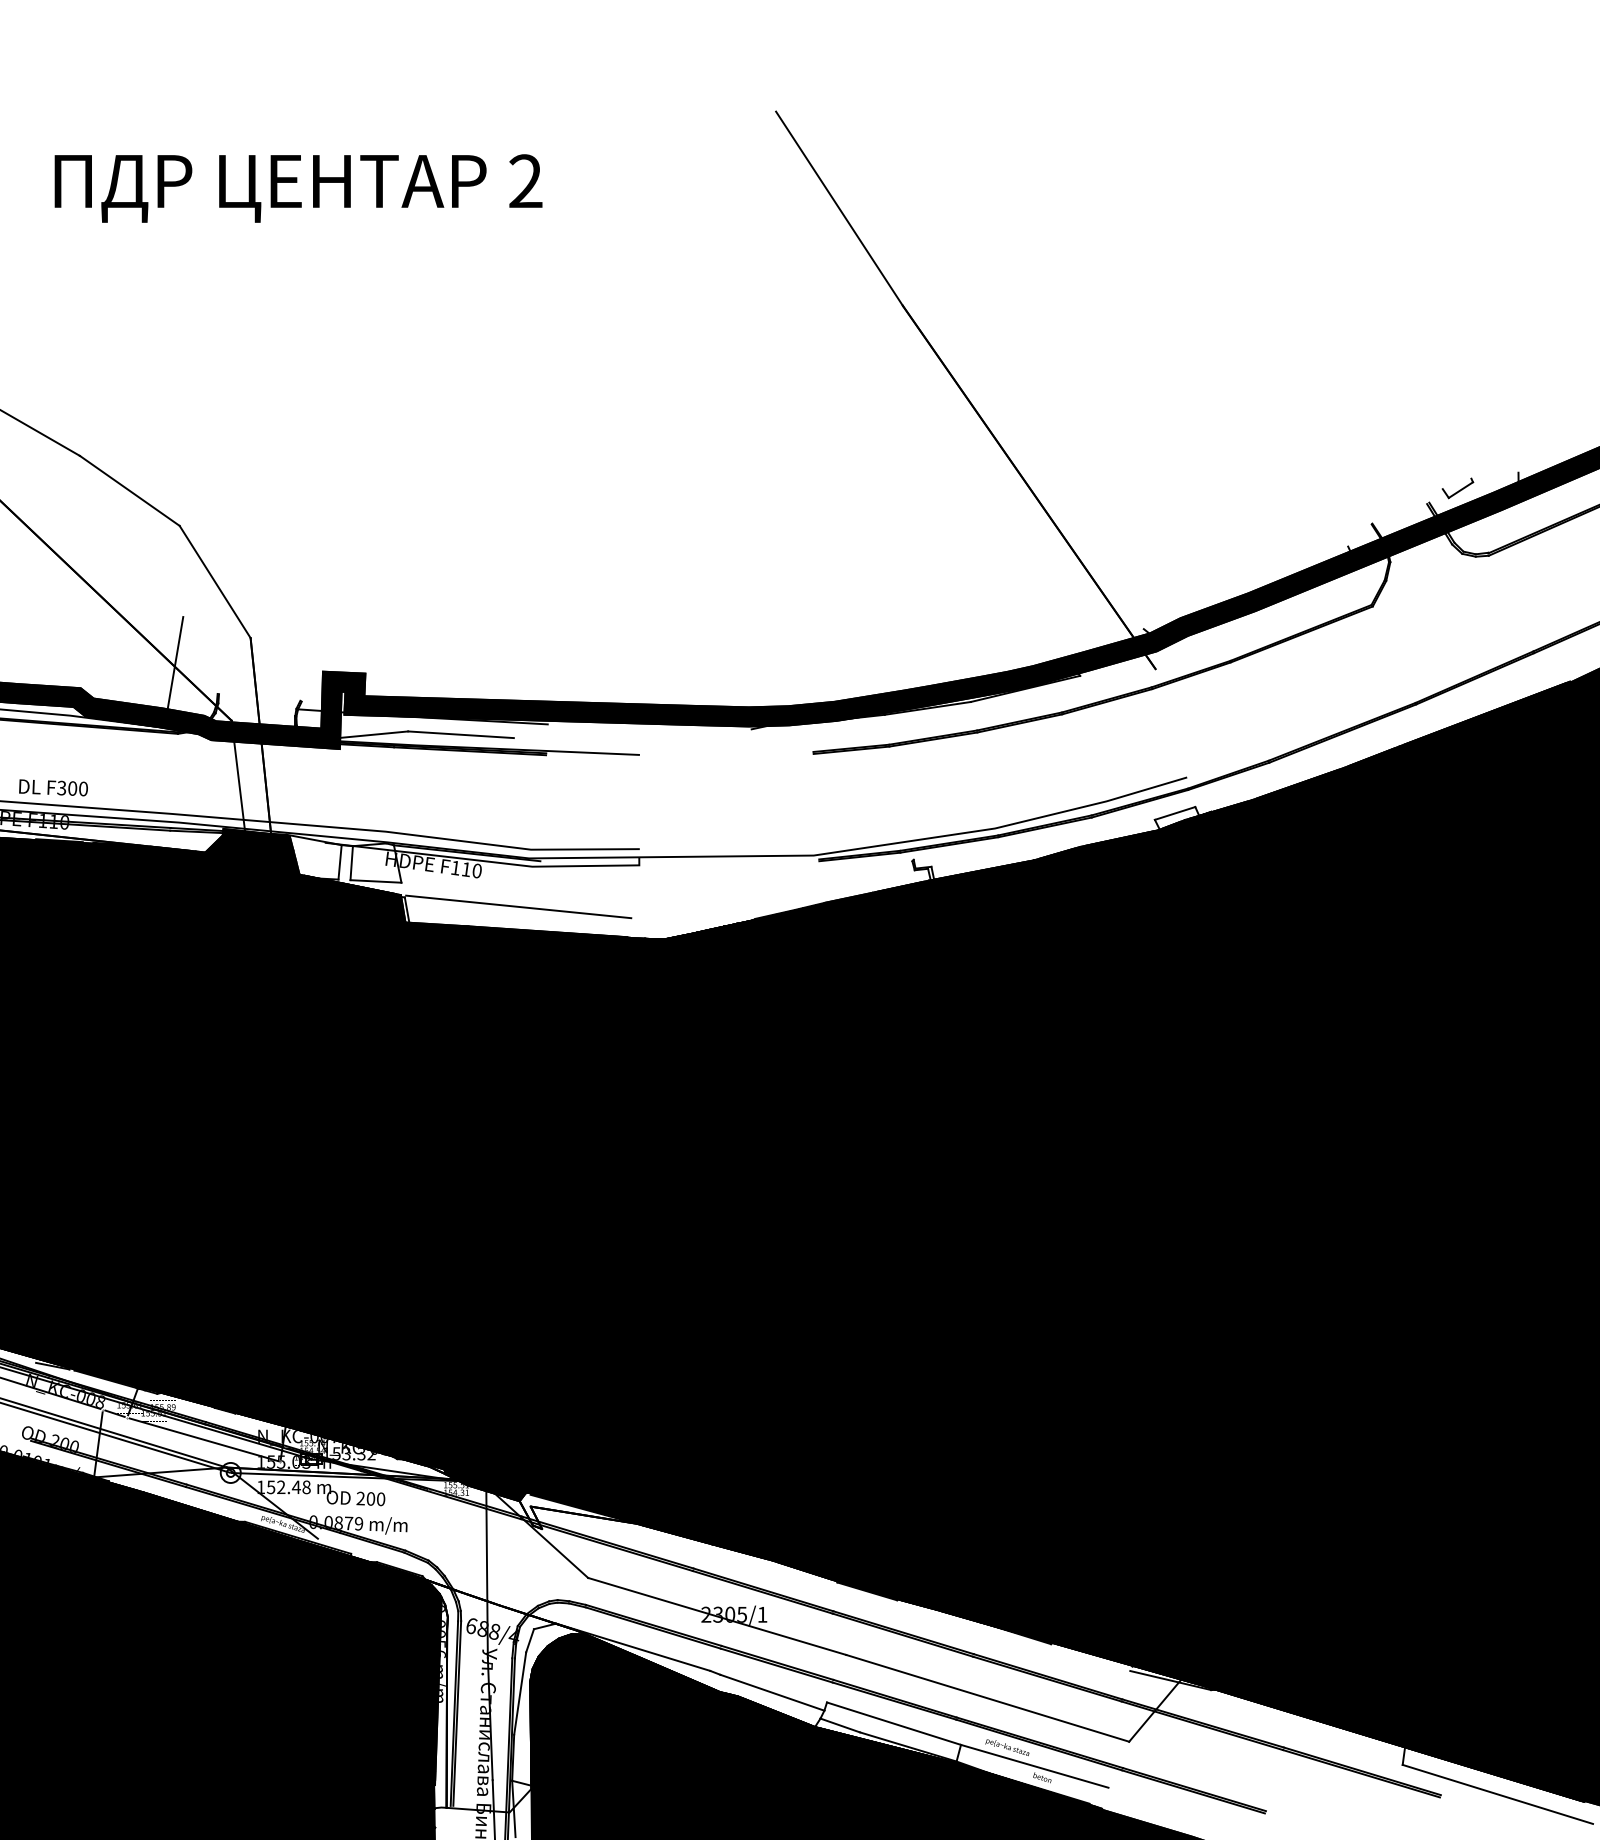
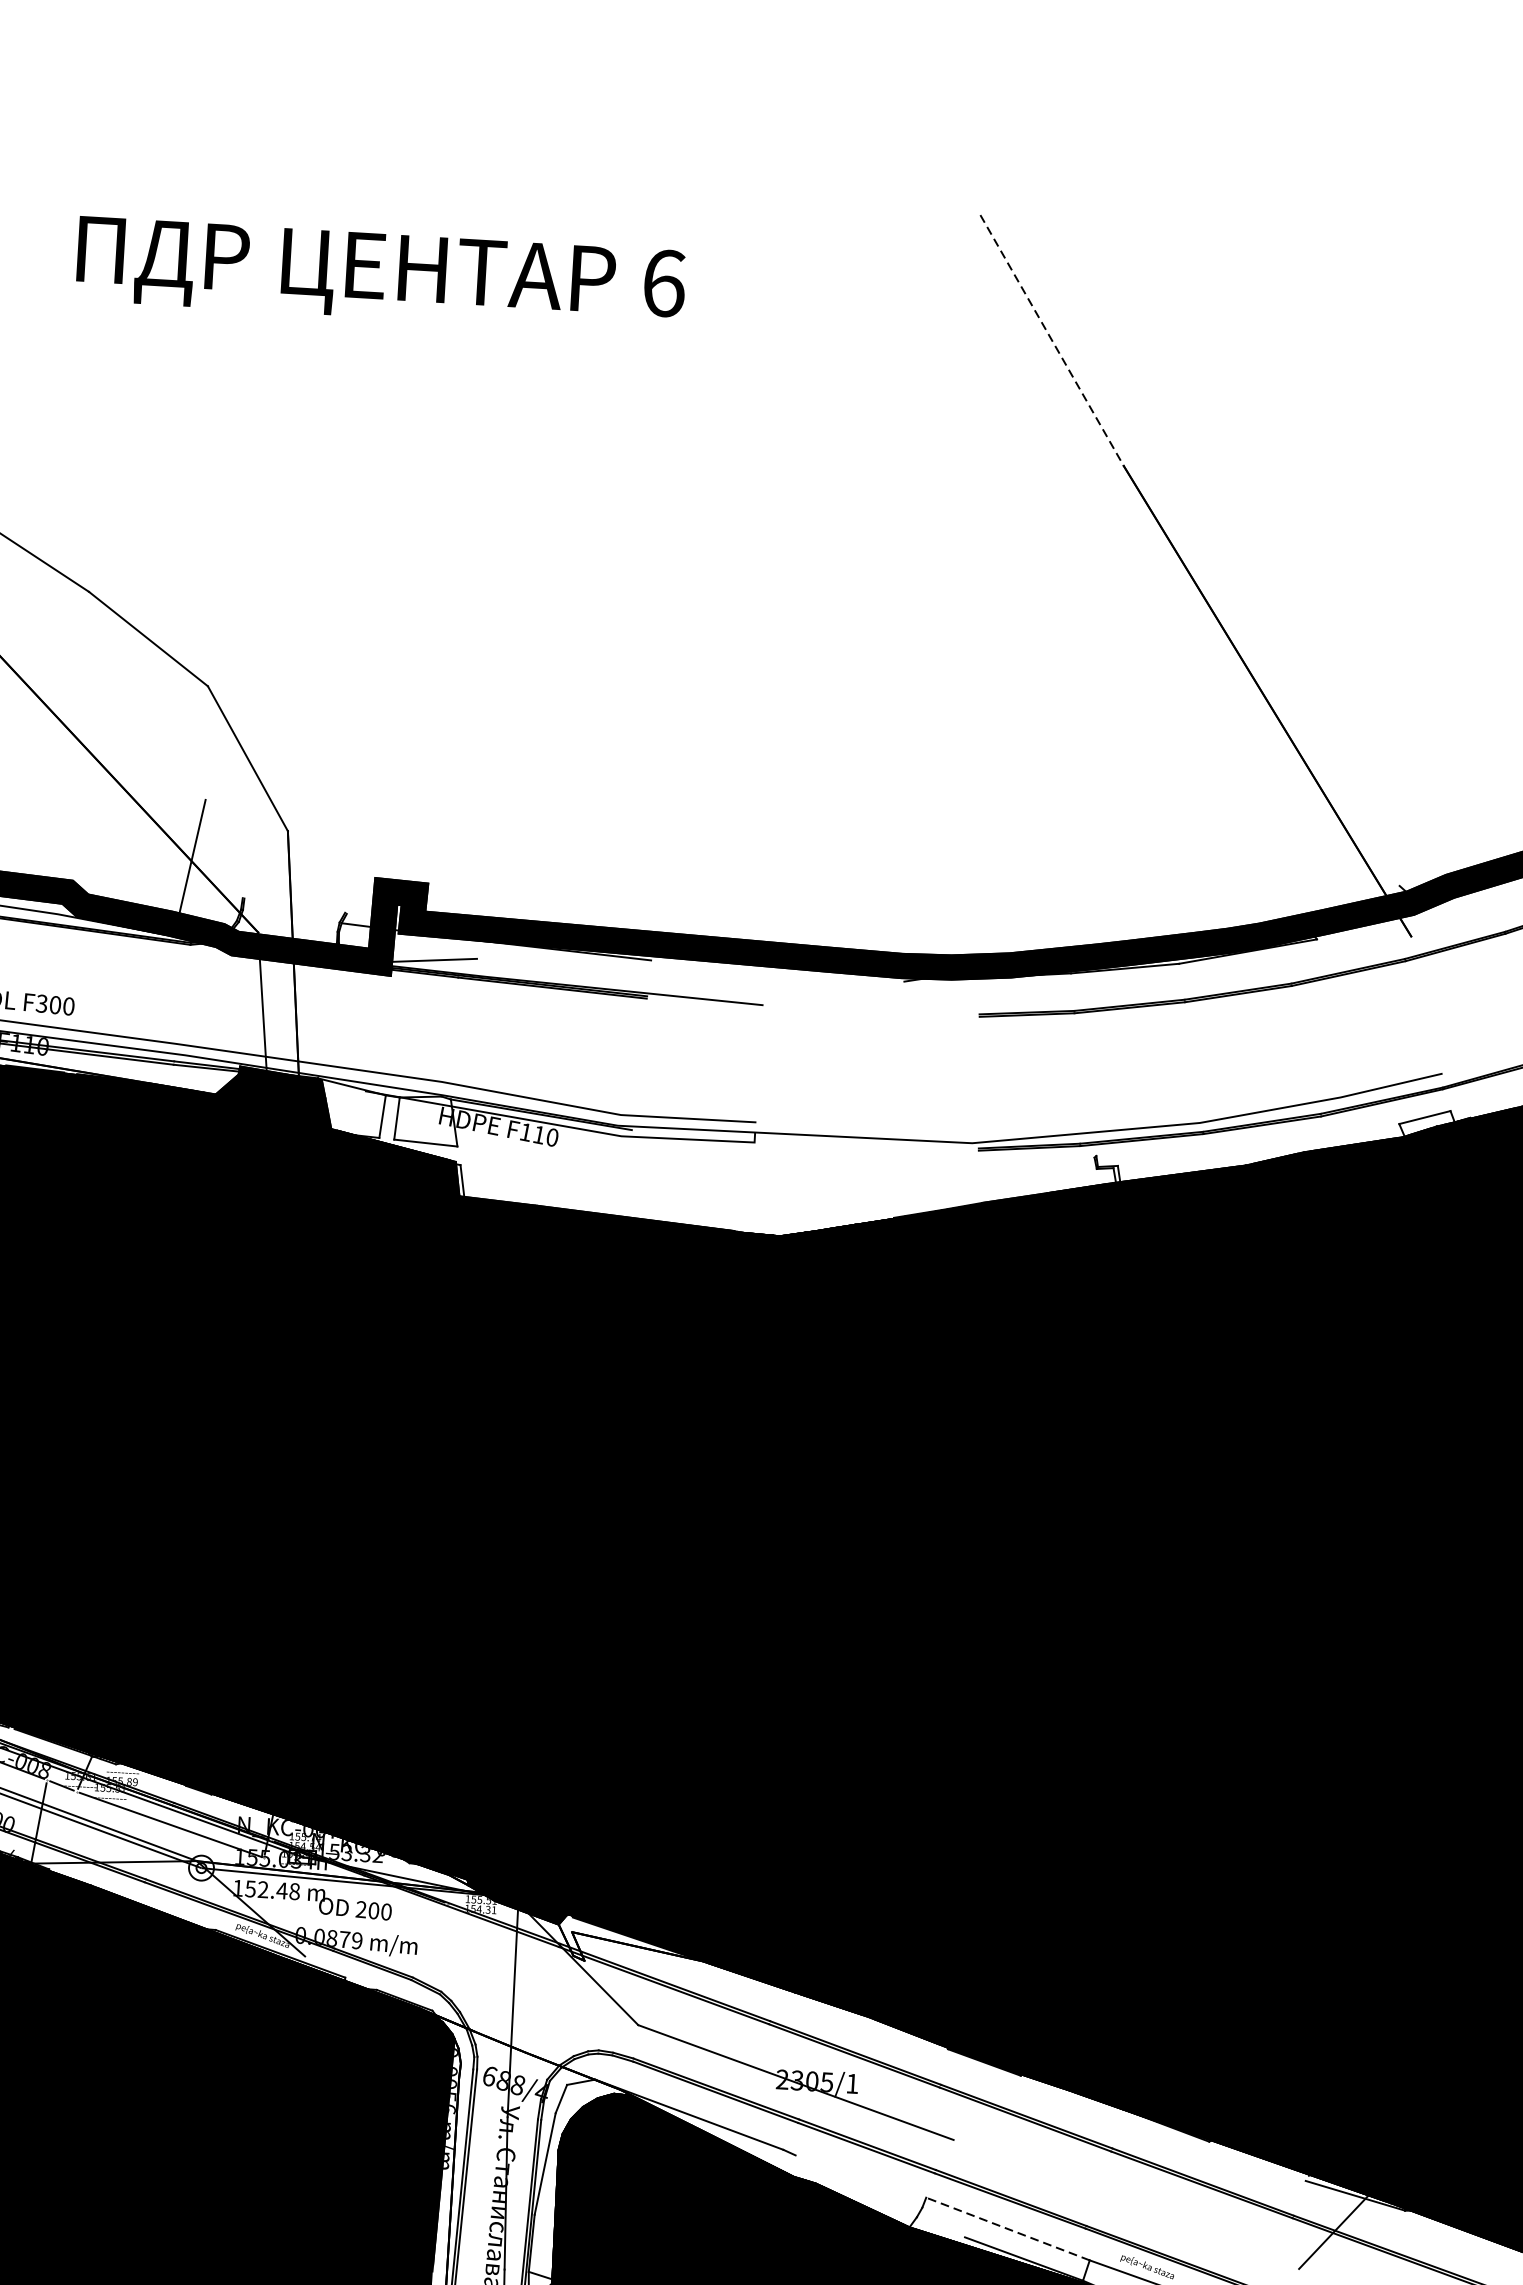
text: (525, 181) -> (663, 283), 2 -> 6
line: (839, 208) -> (1052, 340), solid -> dashed
line: (460, 734) -> (541, 966), removed
line: (518, 906) -> (601, 1184), removed
line: (772, 1692) -> (859, 2181), removed
line: (987, 1697) -> (1126, 2203), removed
line: (893, 1723) -> (1007, 2228), solid -> dashed
line: (839, 1725) -> (940, 2227), removed

